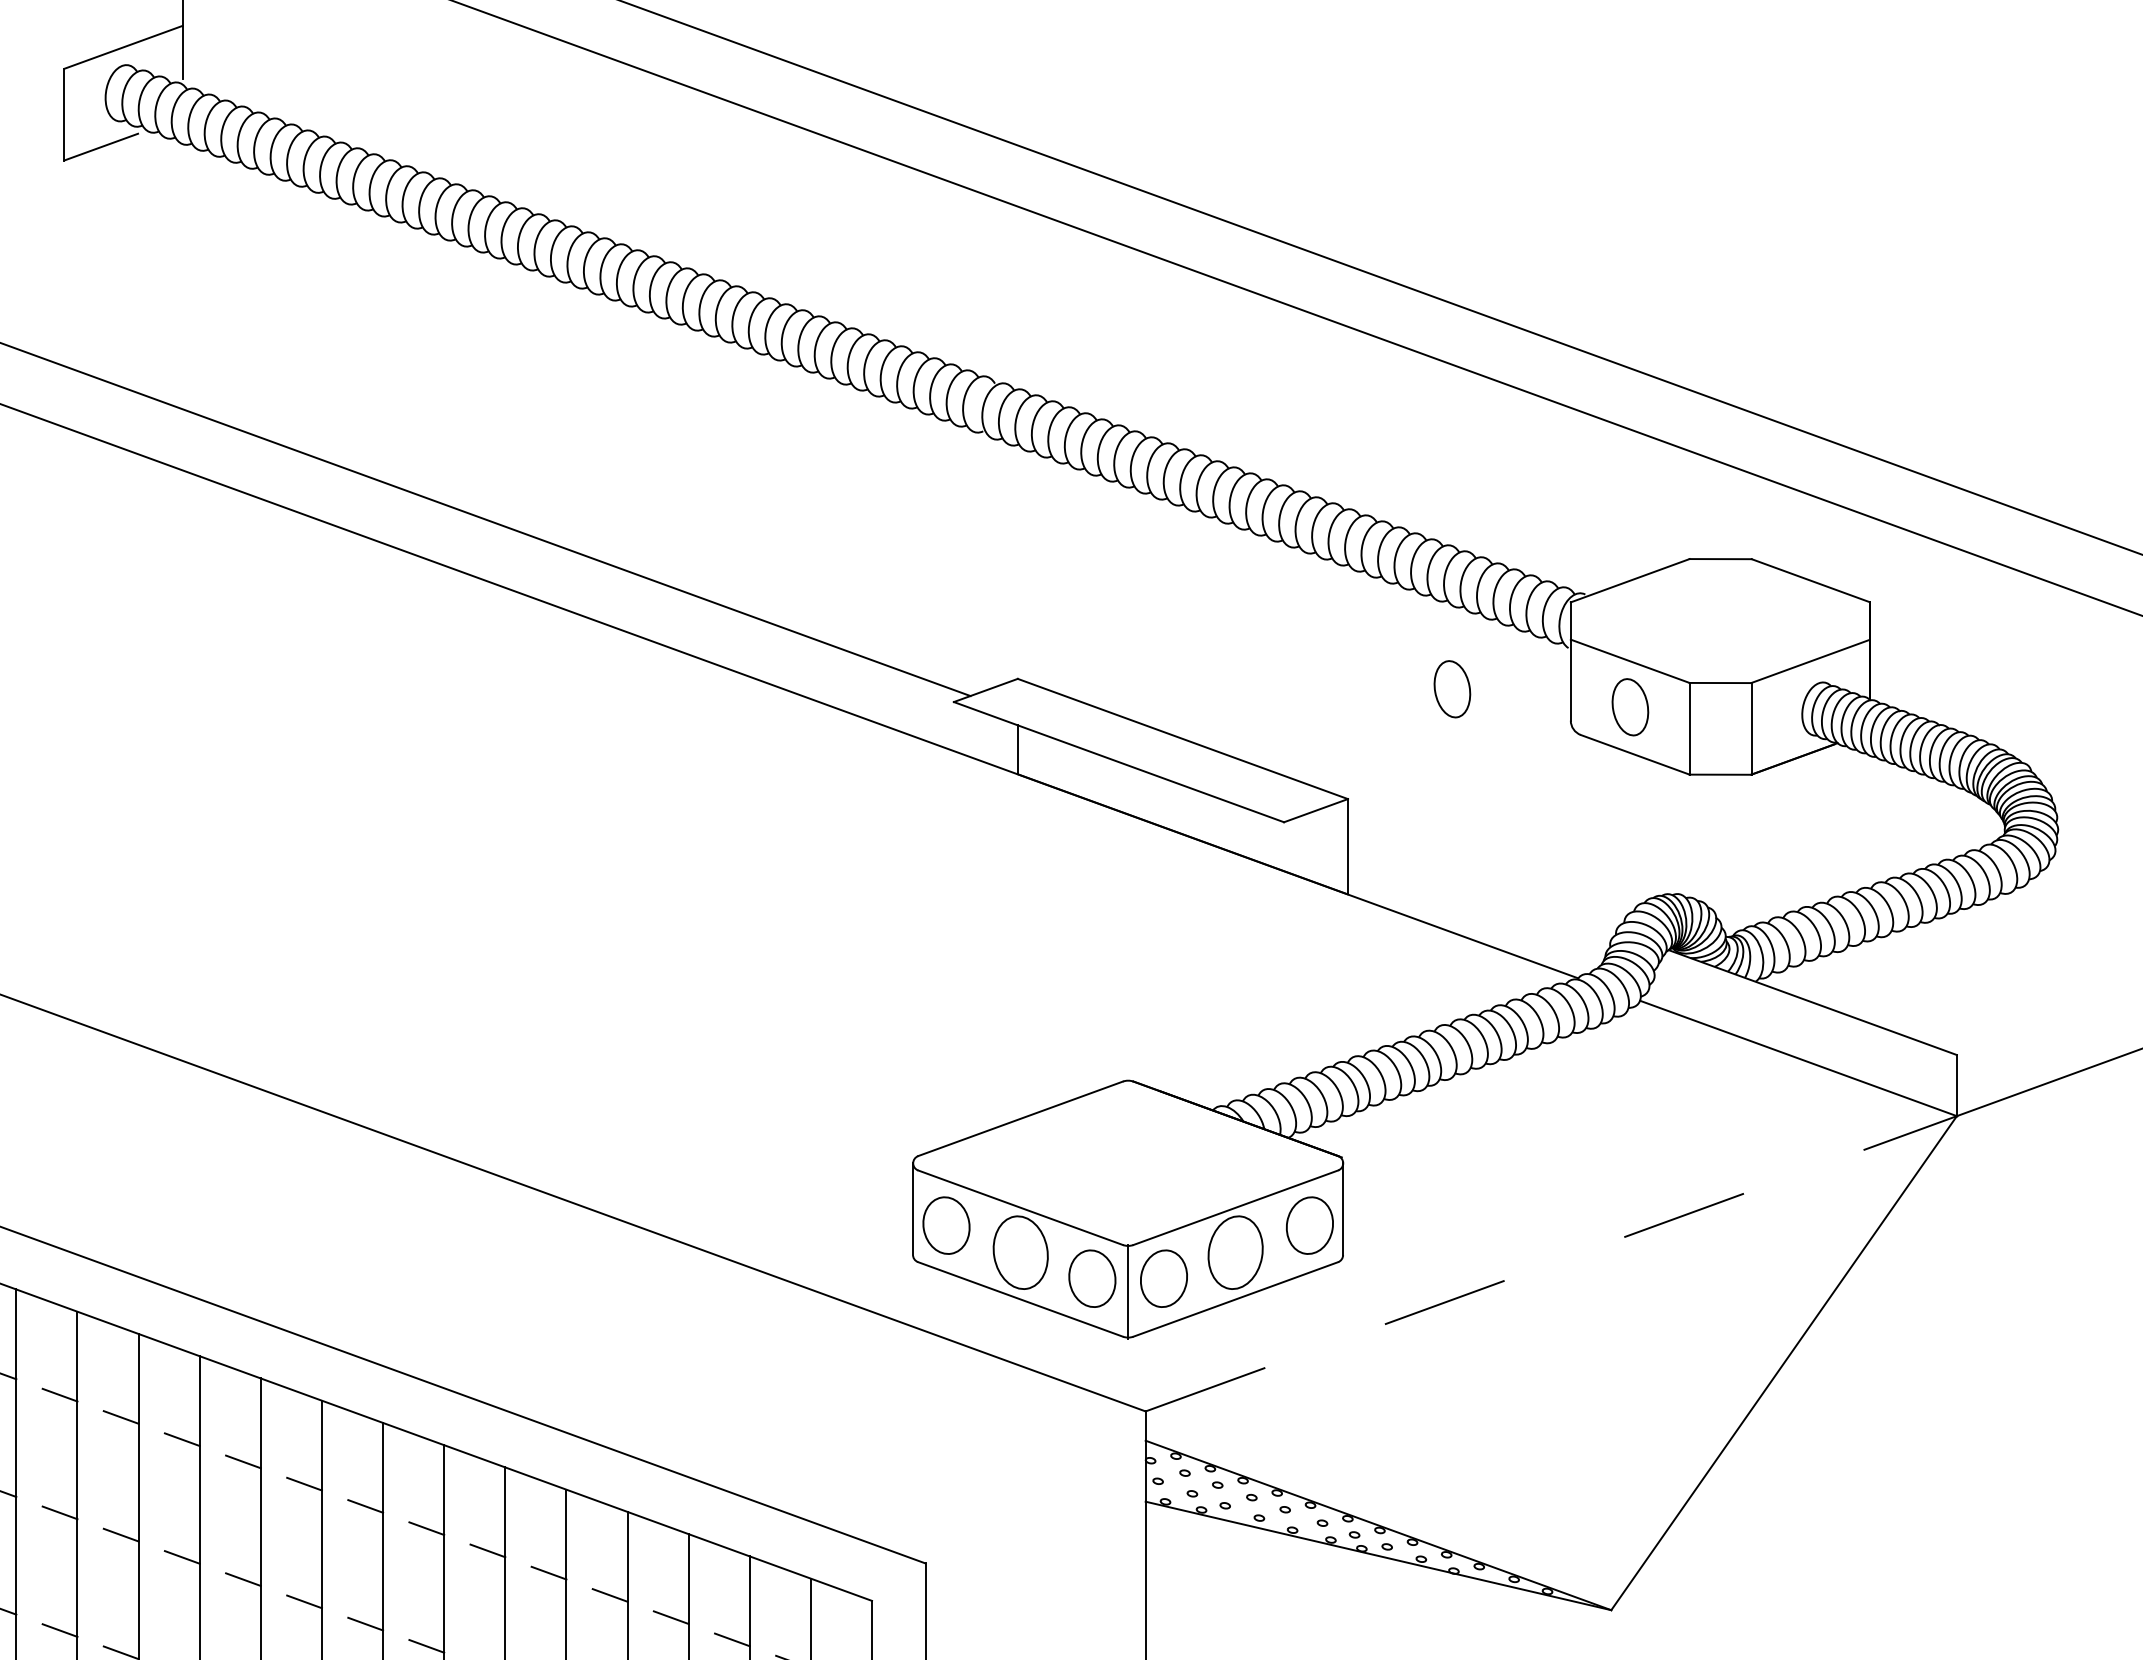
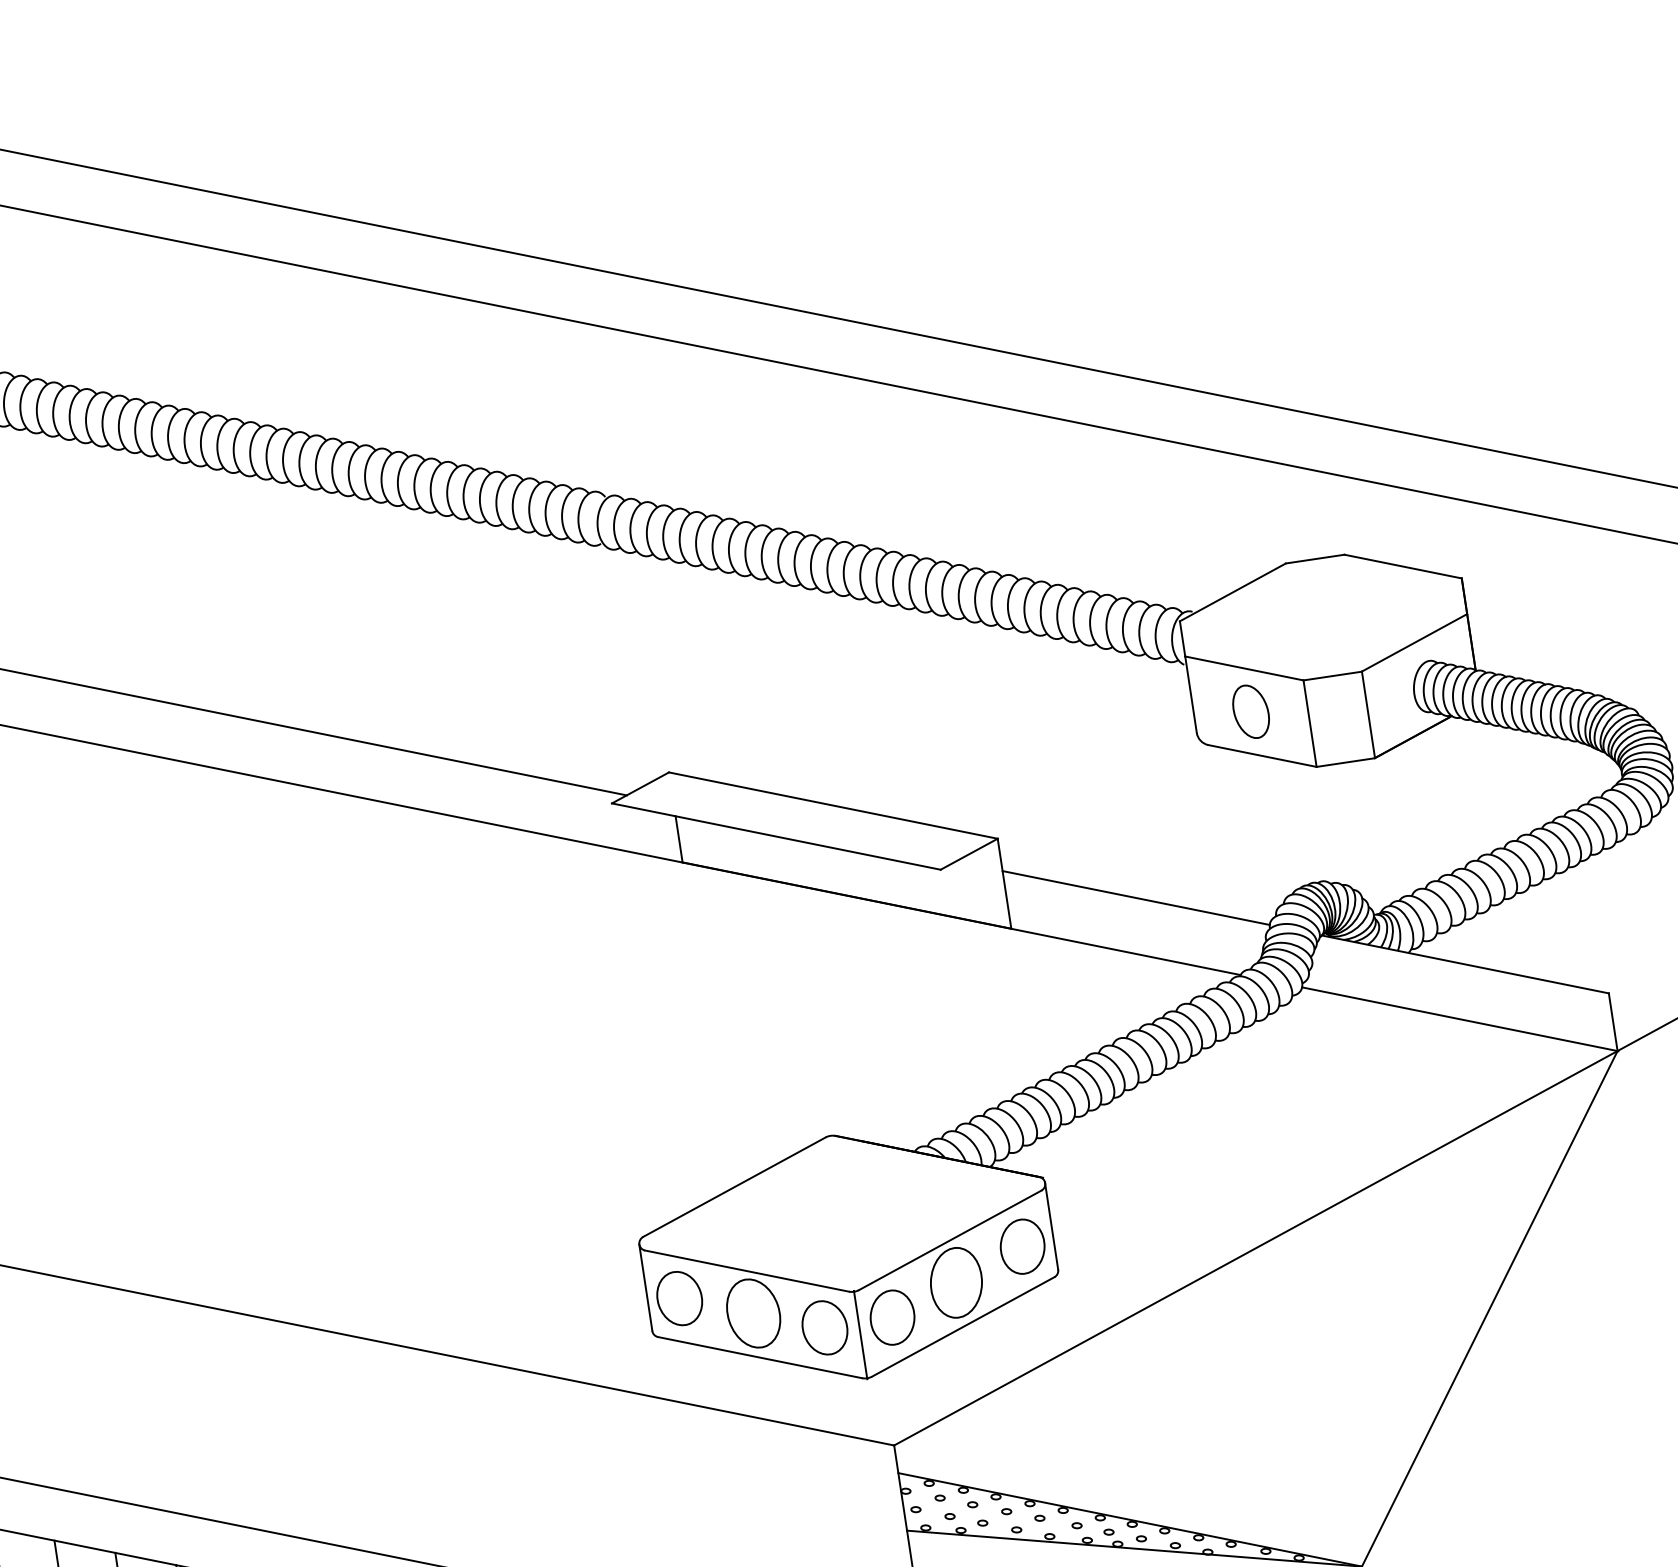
part: (1452, 689) -> (1080, 720), removed
line: (1481, 882) -> (1135, 898), added
line: (1551, 1263) -> (1256, 1247), dashed -> solid

